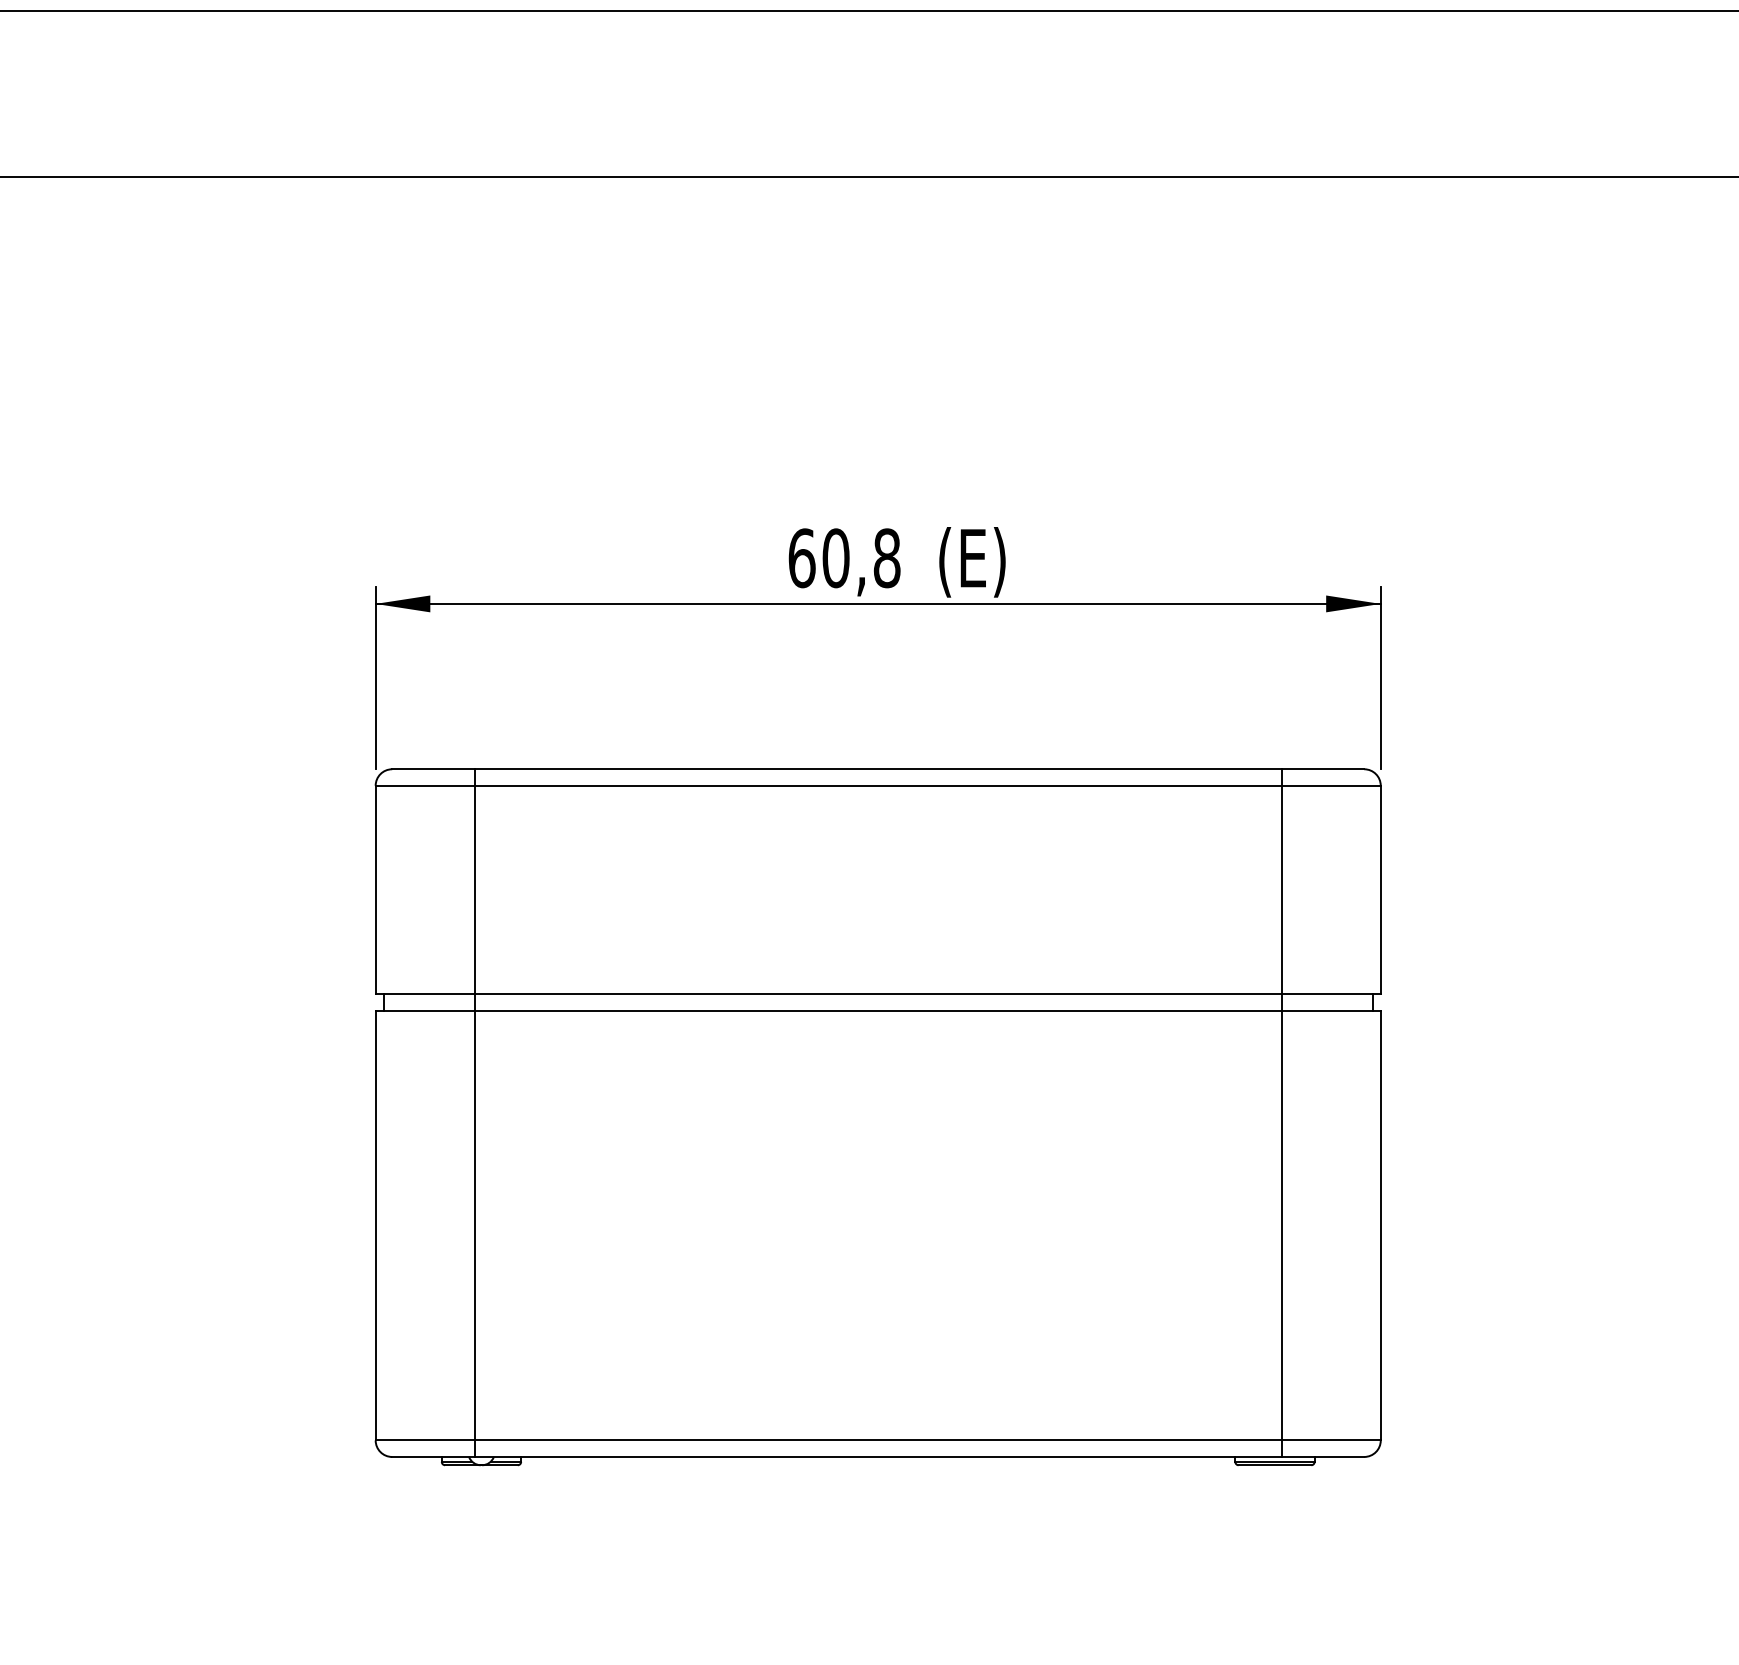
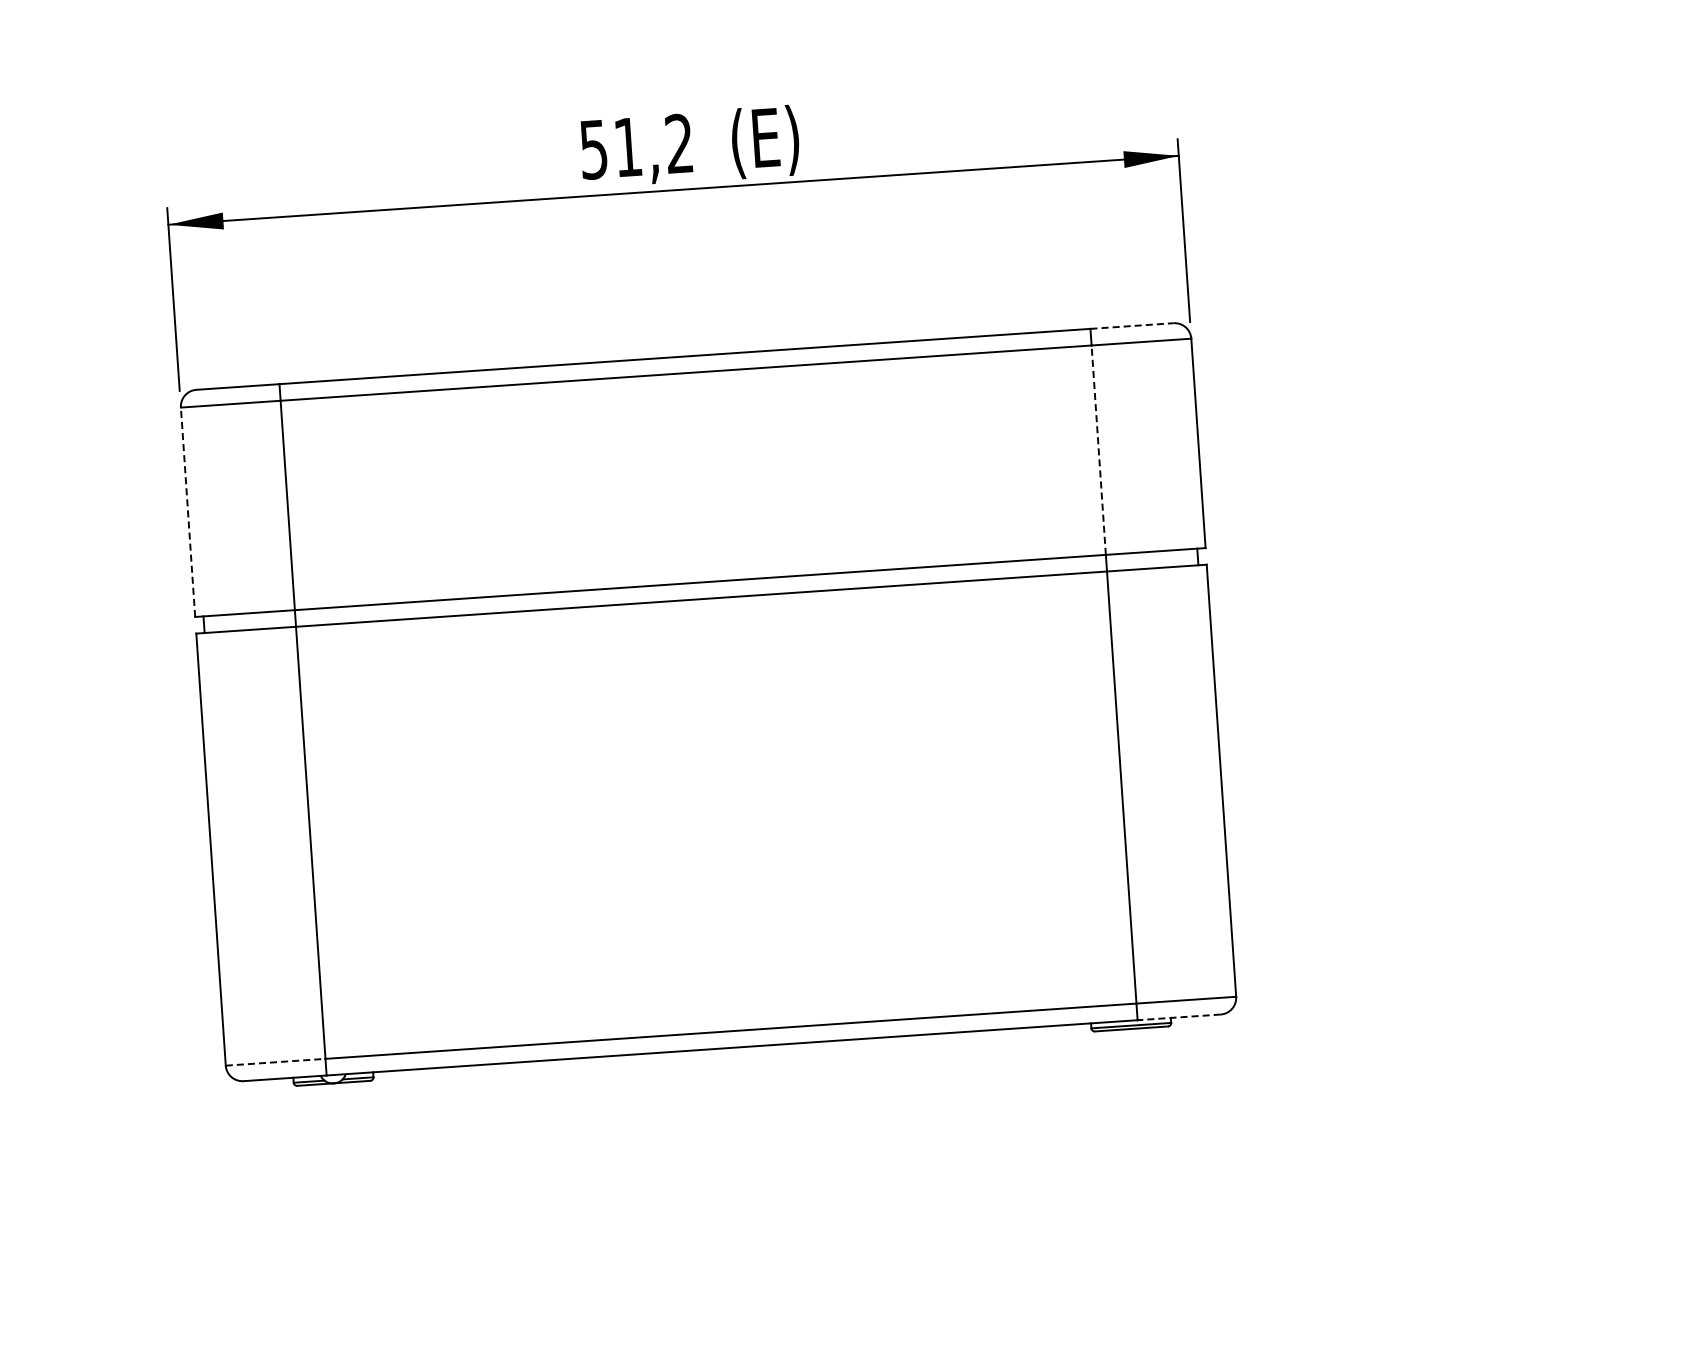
text: (844, 558) -> (636, 146), 60,8 -> 51,2
line: (1323, 769) -> (1132, 326), solid -> dashed
line: (375, 889) -> (187, 511), solid -> dashed
line: (1281, 889) -> (1098, 449), solid -> dashed
line: (425, 1440) -> (275, 1062), solid -> dashed
line: (1322, 1456) -> (1178, 1016), solid -> dashed

